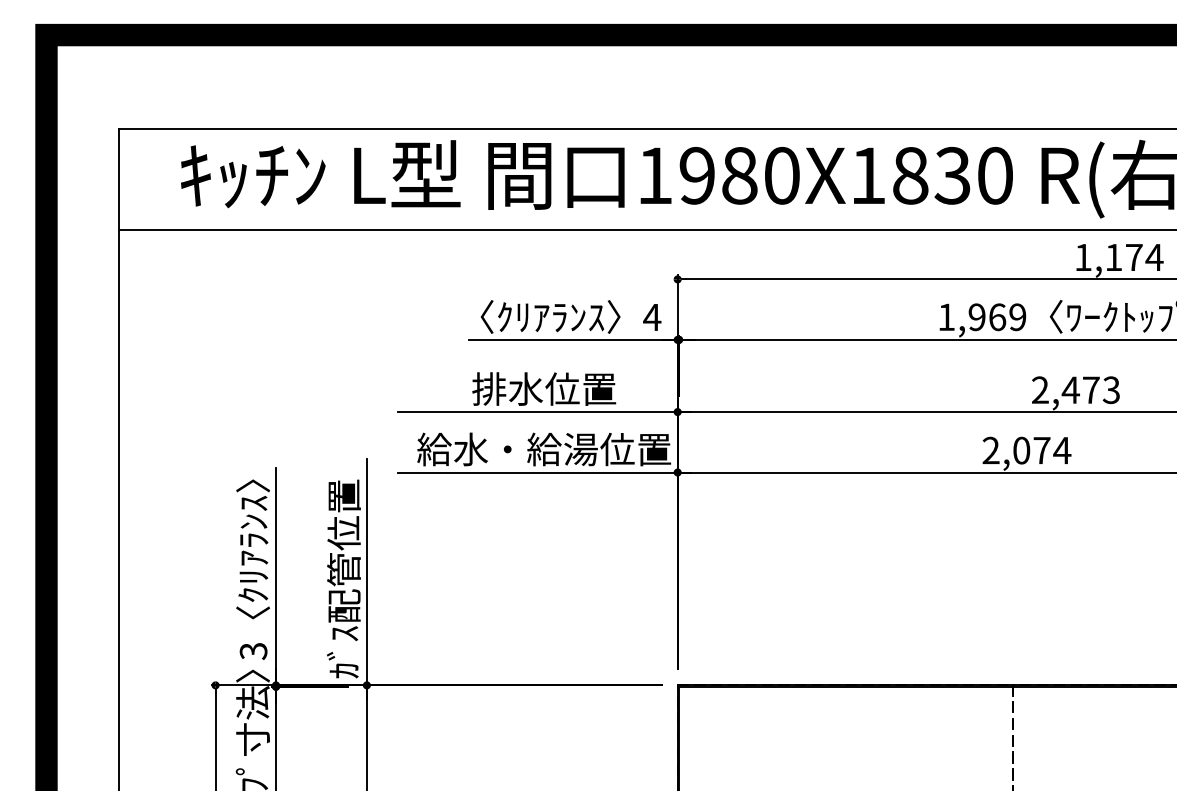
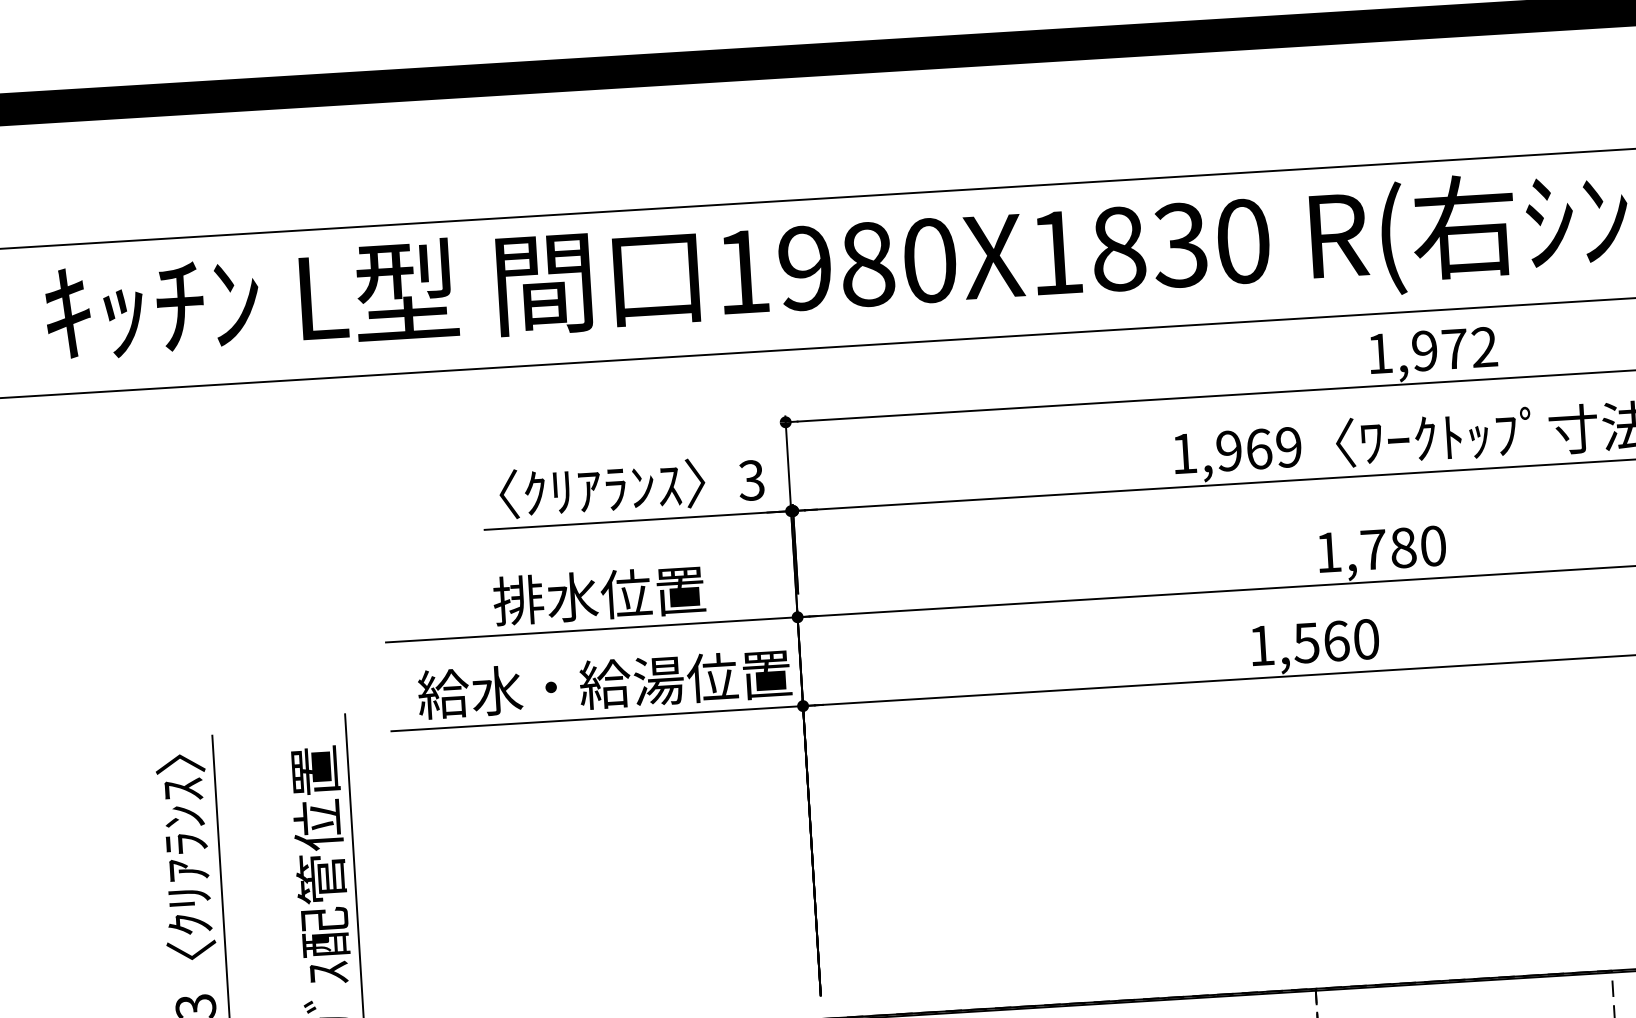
text: (1134, 257) -> (1455, 349), 1,174 -> 1,972
text: (652, 317) -> (752, 480), 4 -> 3
text: (1075, 390) -> (1380, 549), 2,473 -> 1,780
text: (1026, 450) -> (1313, 642), 2,074 -> 1,560

